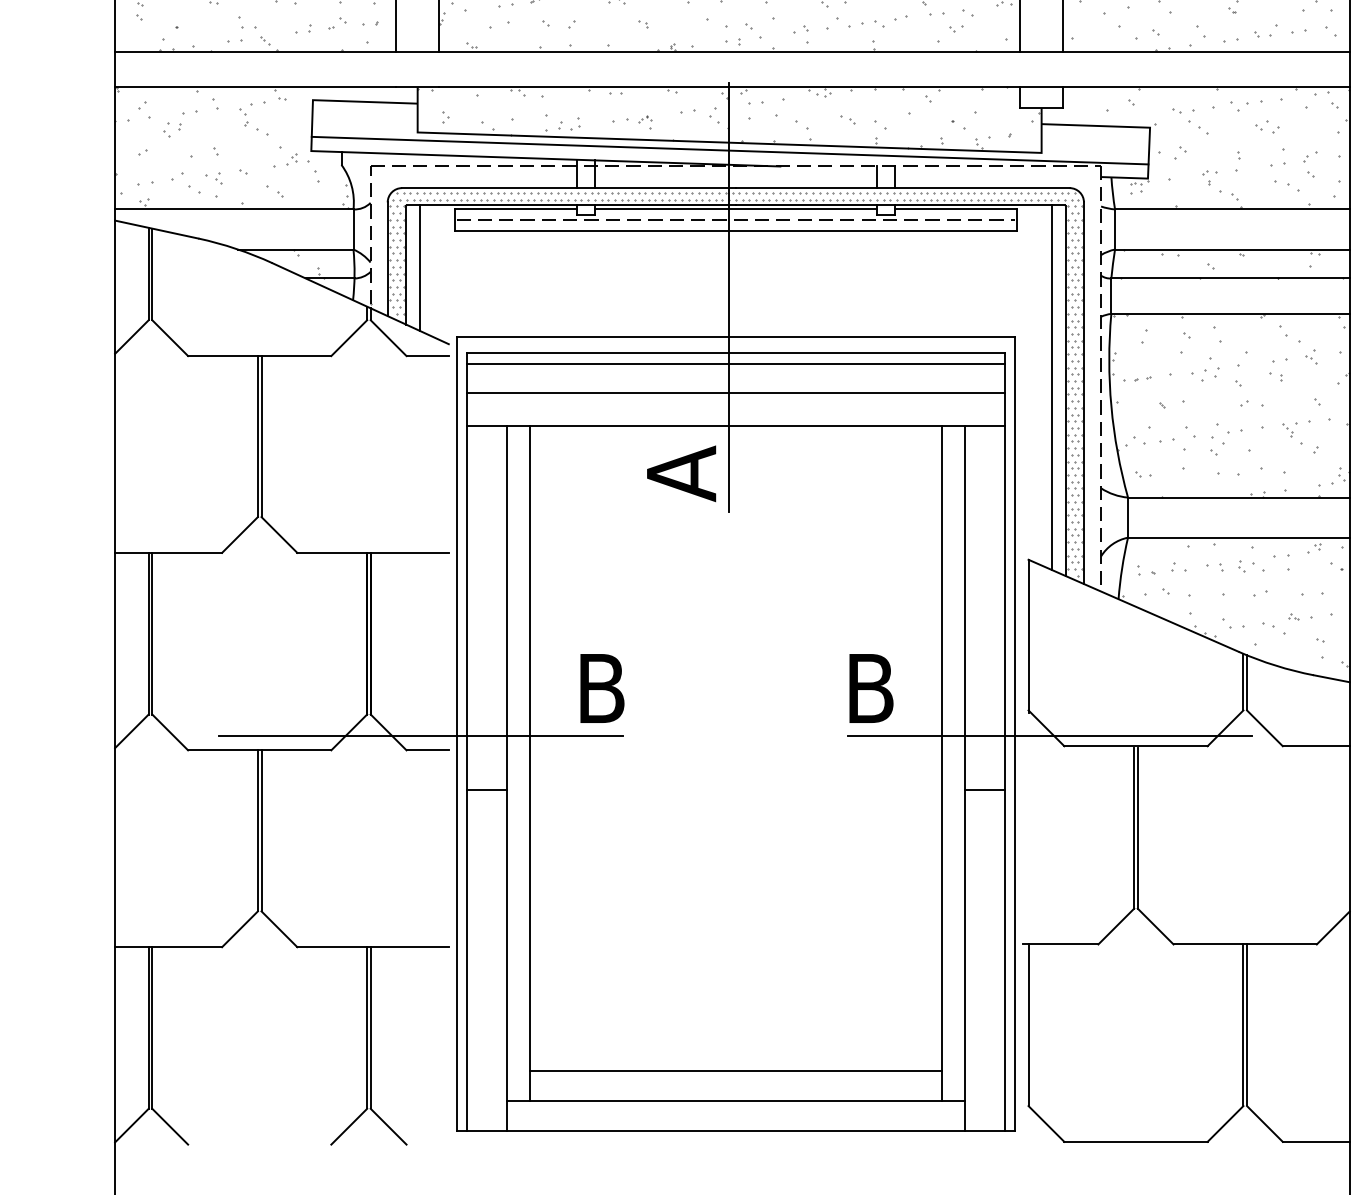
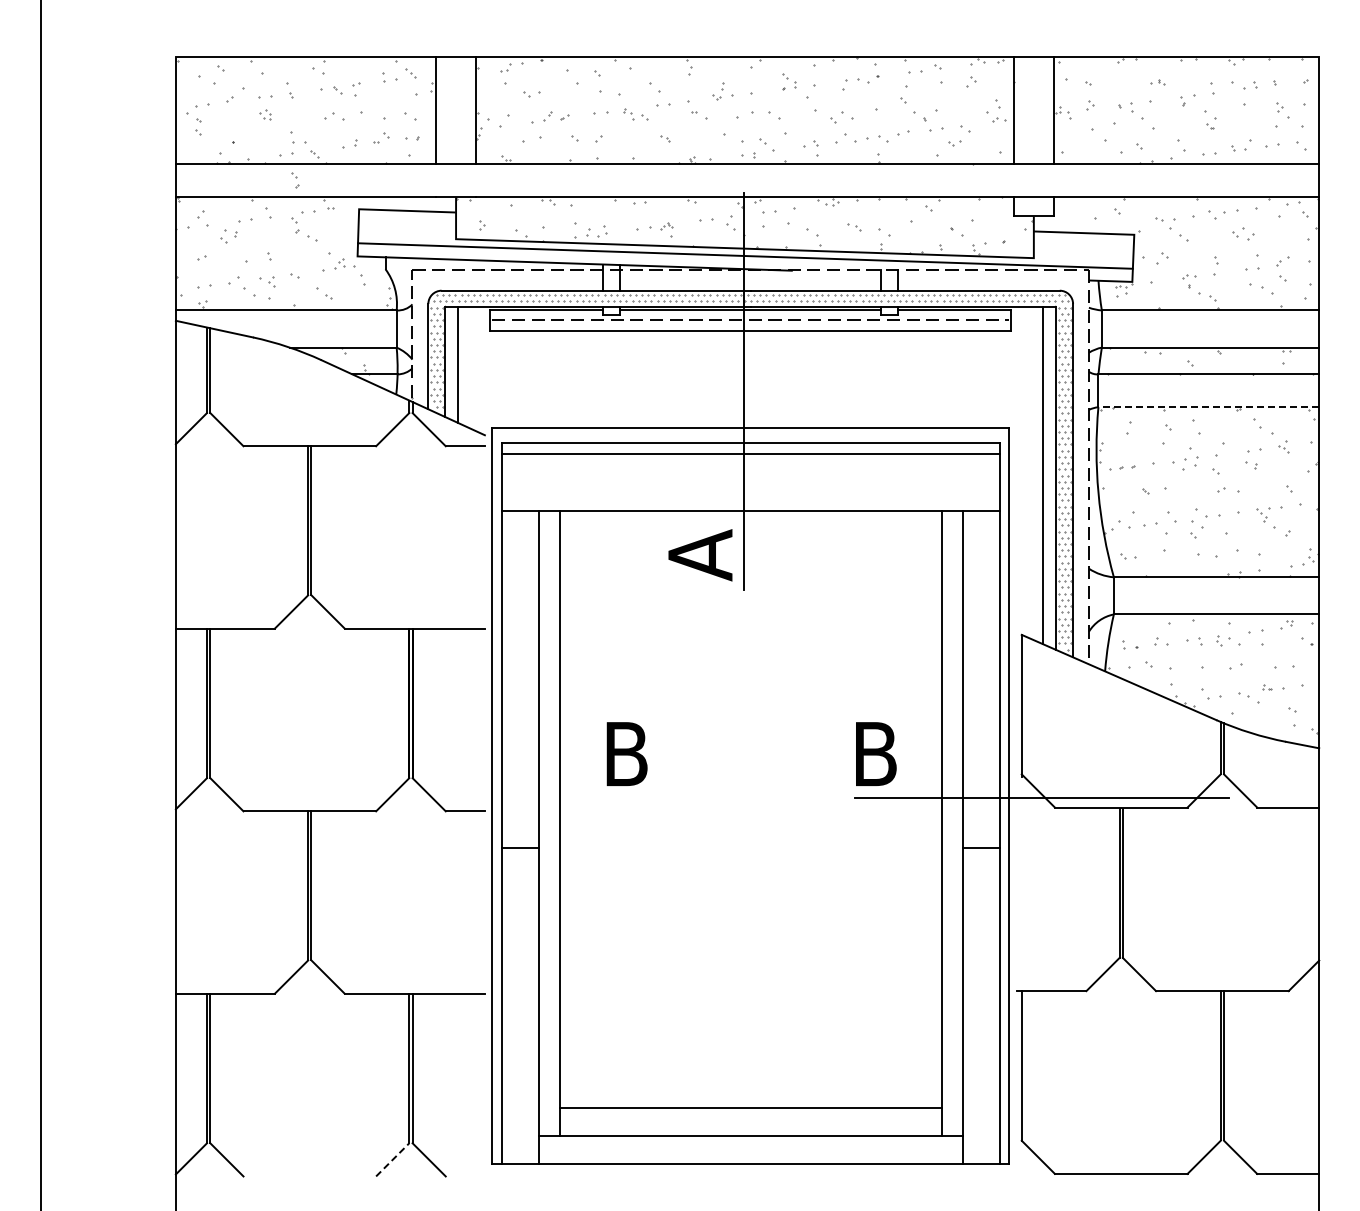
part: (244, 69) -> (295, 180), added
line: (1230, 314) -> (1208, 407), solid -> dashed
line: (735, 393) -> (750, 480), removed
line: (421, 735) -> (459, 797), removed
line: (350, 1126) -> (393, 1159), solid -> dashed

